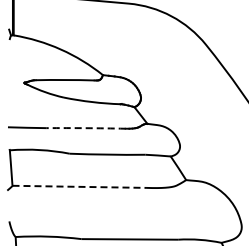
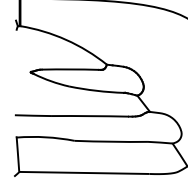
arc: (85, 128) -> (89, 116), dashed -> solid
line: (80, 186) -> (85, 172), dashed -> solid

